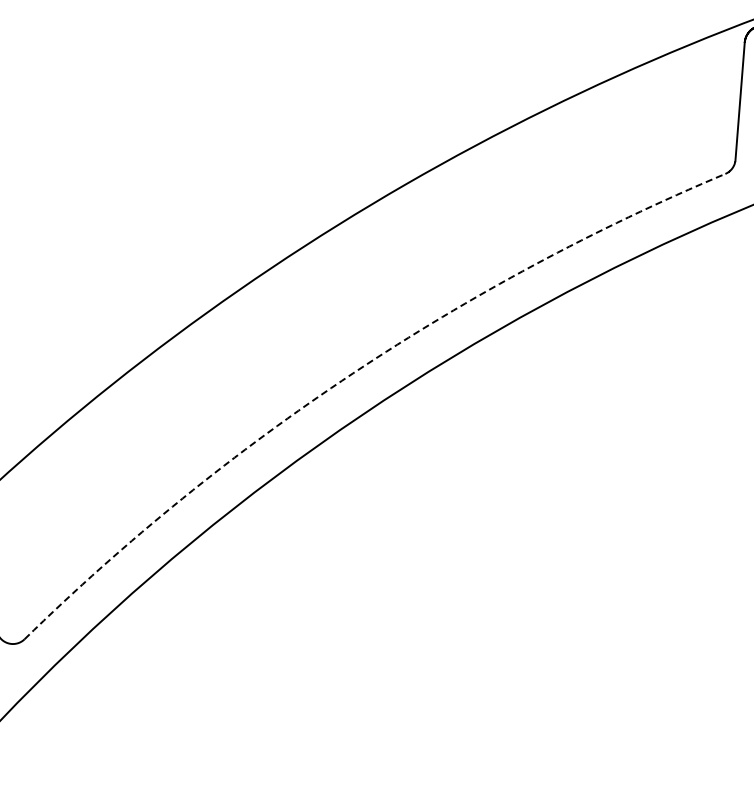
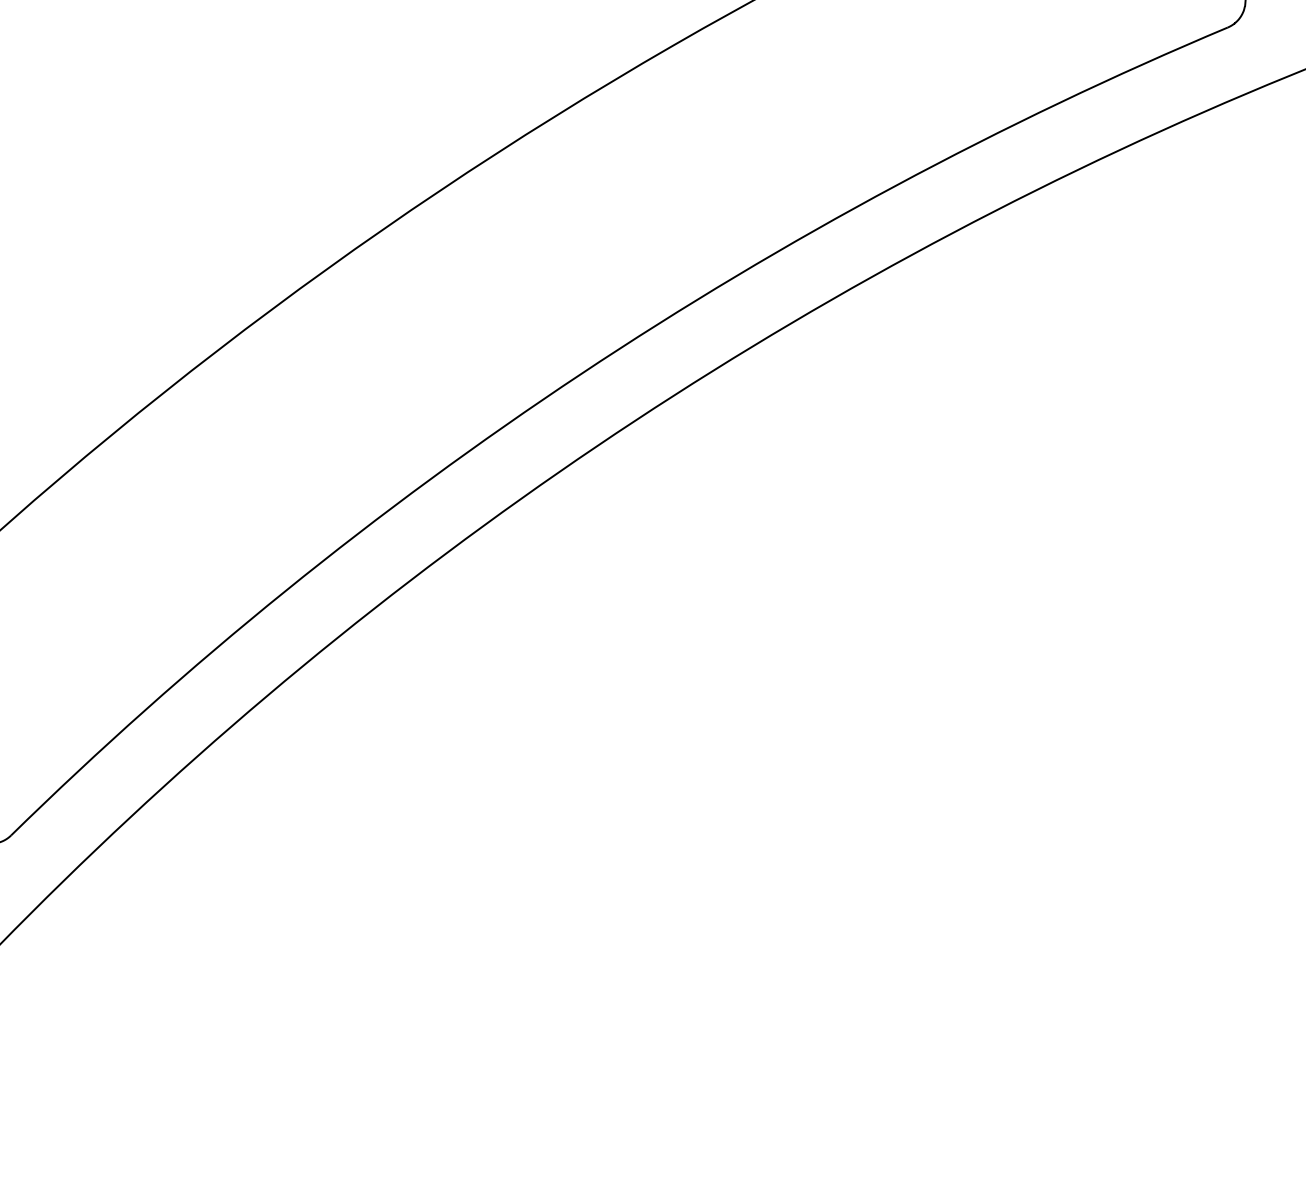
arc: (352, 373) -> (580, 374), dashed -> solid

